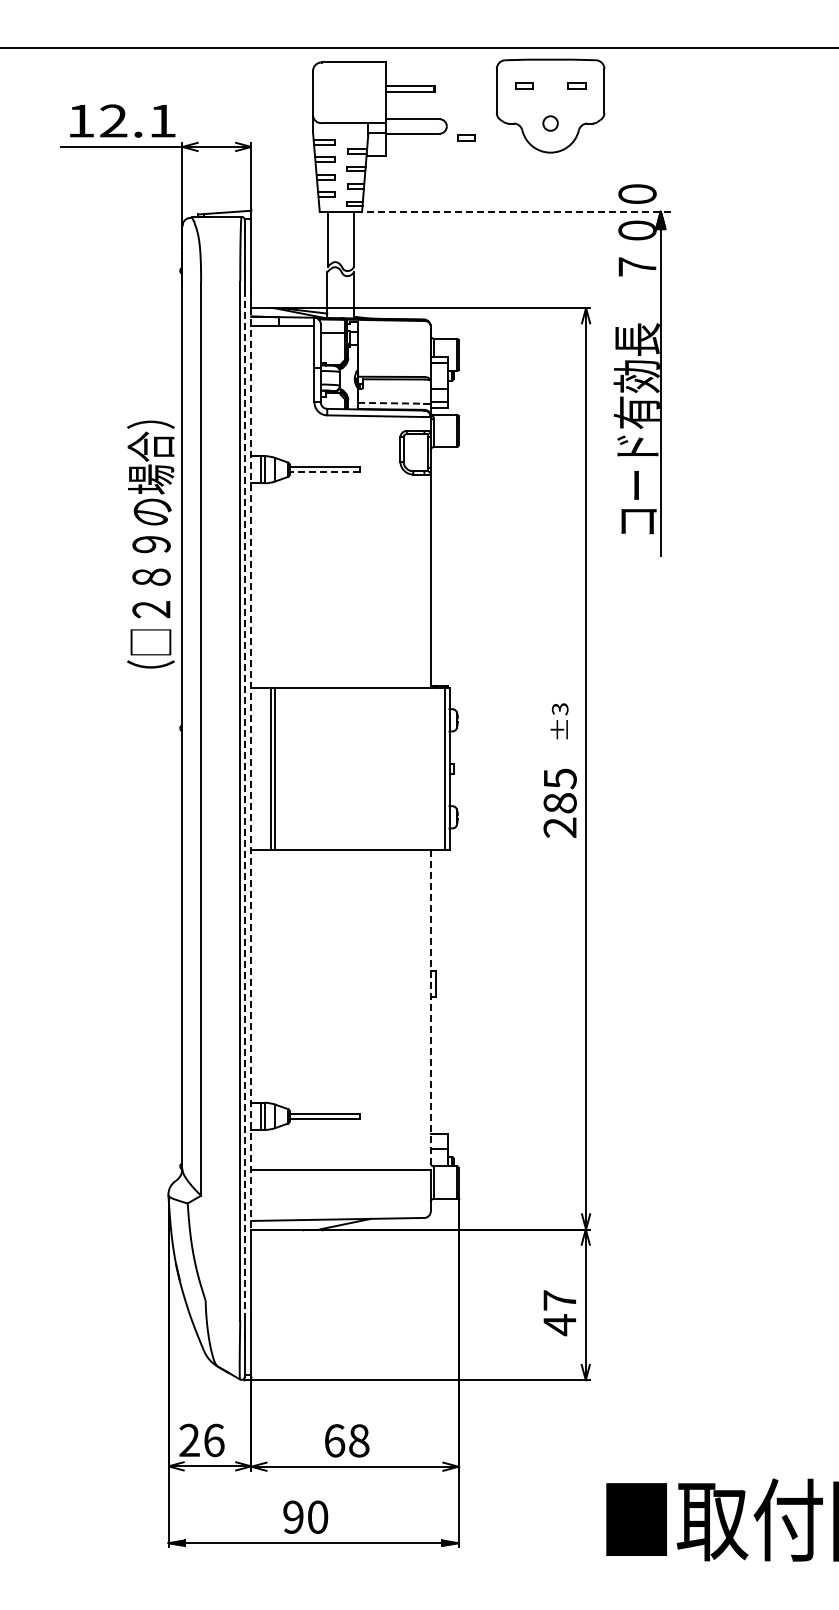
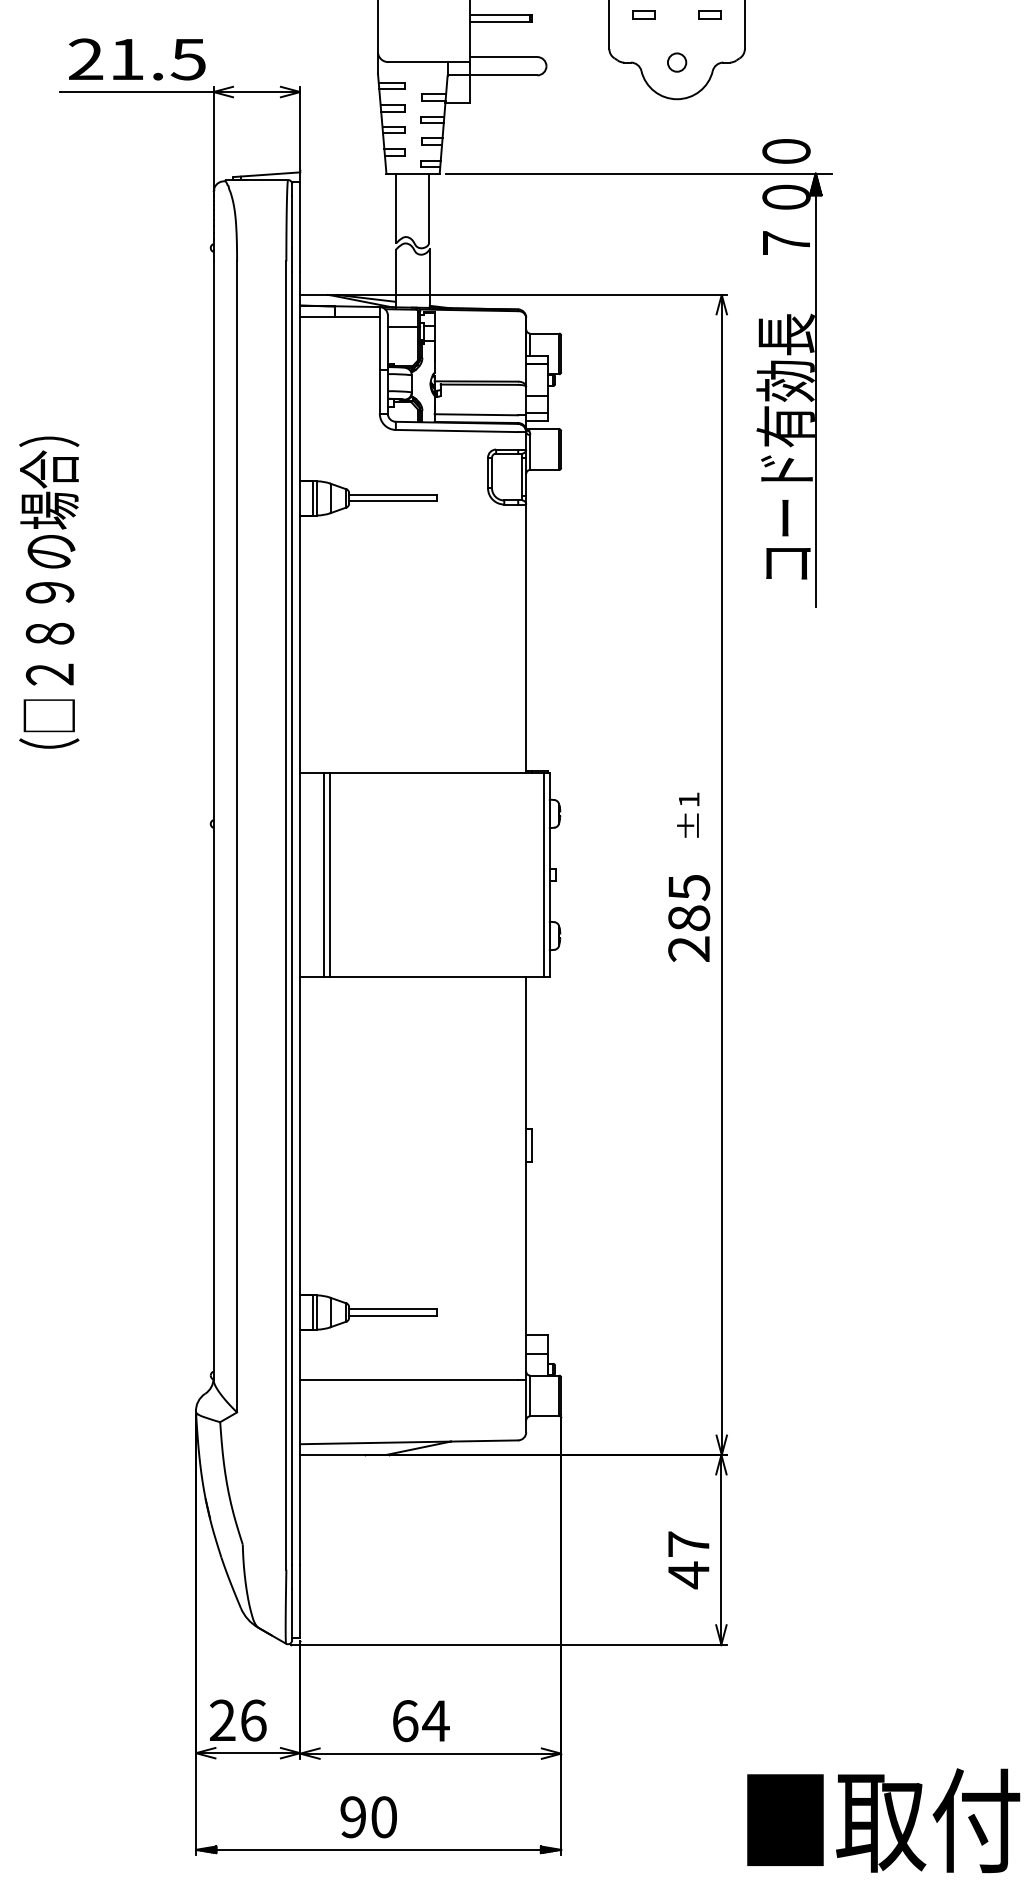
text: (121, 120) -> (136, 58), 12.1 -> 21.5
part: (466, 137) -> (571, 80), removed
line: (520, 211) -> (639, 173), dashed -> solid
line: (391, 403) -> (476, 415), dashed -> solid
line: (324, 472) -> (392, 501), dashed -> solid
text: (150, 544) -> (48, 592), moved
text: (559, 709) -> (688, 800), ±3 -> ±1
line: (251, 768) -> (300, 874), dashed -> solid
line: (244, 803) -> (291, 918), dashed -> solid
line: (430, 1010) -> (525, 1179), dashed -> solid
text: (359, 1440) -> (436, 1720), 68 -> 64

